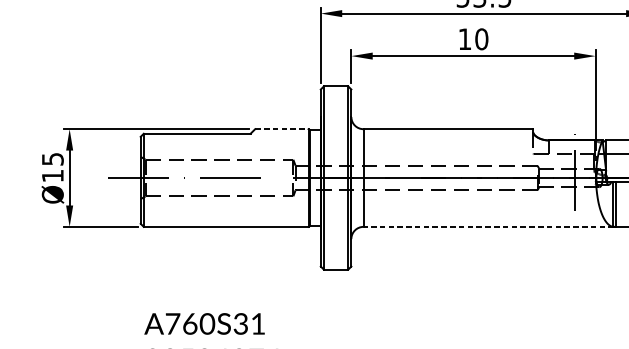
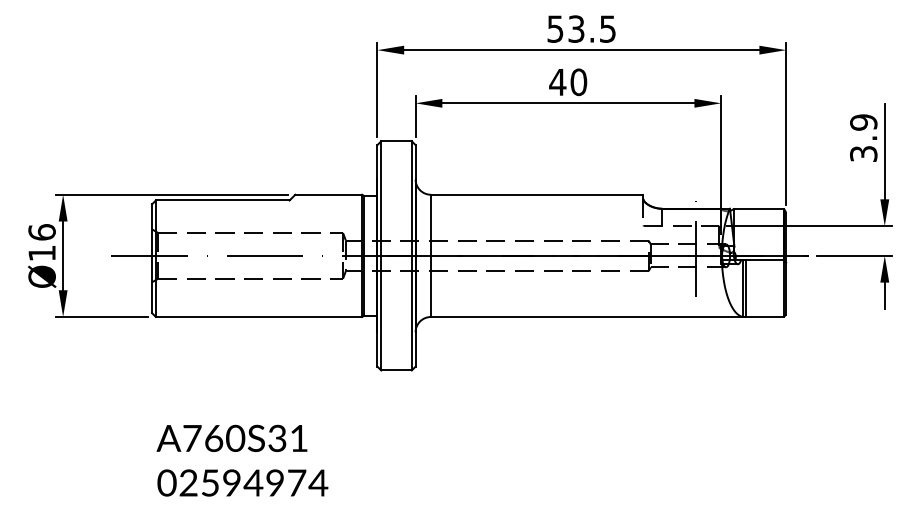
text: (464, 39) -> (557, 82), 10 -> 40
line: (282, 128) -> (329, 194), dashed -> solid
text: (52, 159) -> (41, 232), Ø15 -> Ø16
line: (488, 226) -> (587, 316), dashed -> solid

